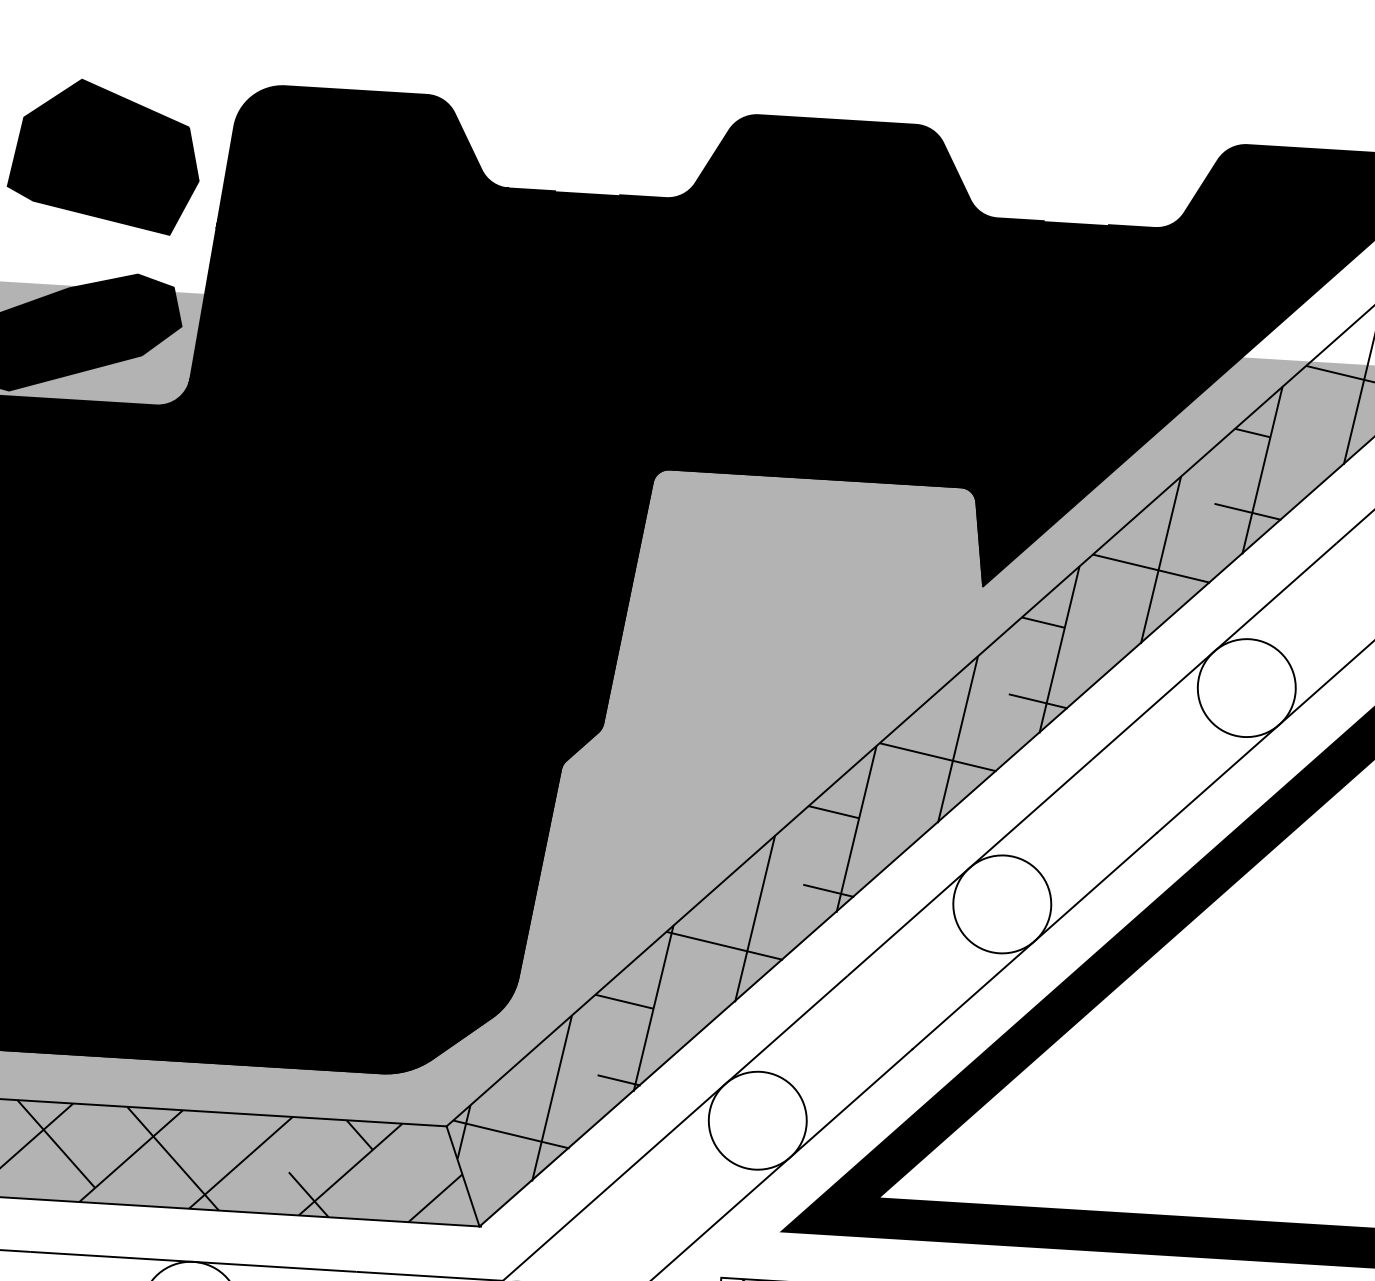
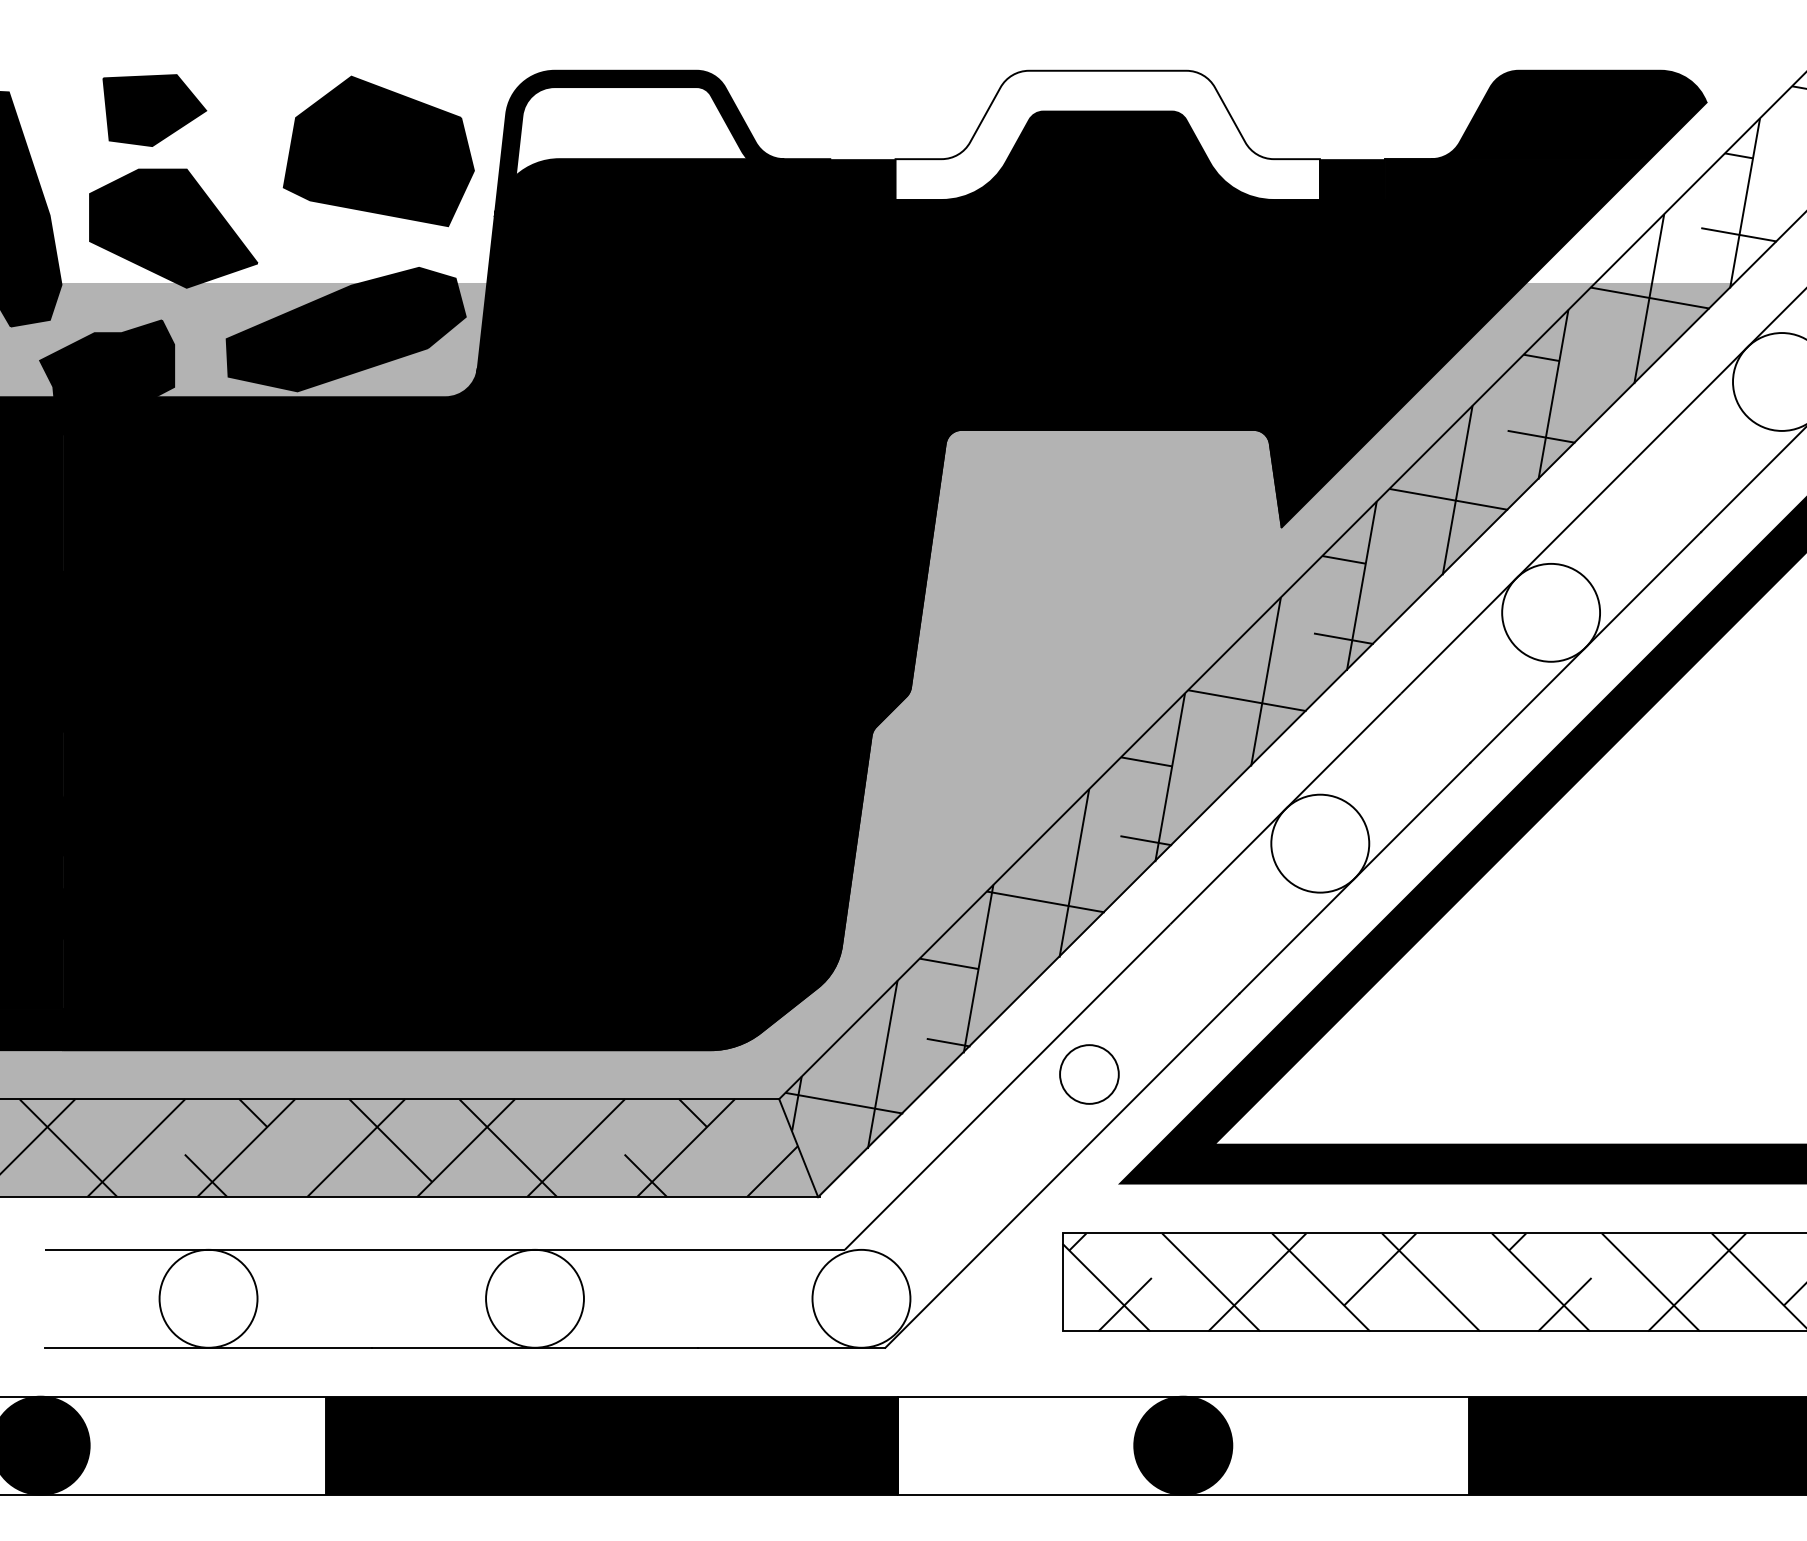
fill: (358, 151) -> (631, 131), removed
fill: (833, 183) -> (1107, 134), removed
circle: (757, 1120) -> (1089, 1074), size x0.6

